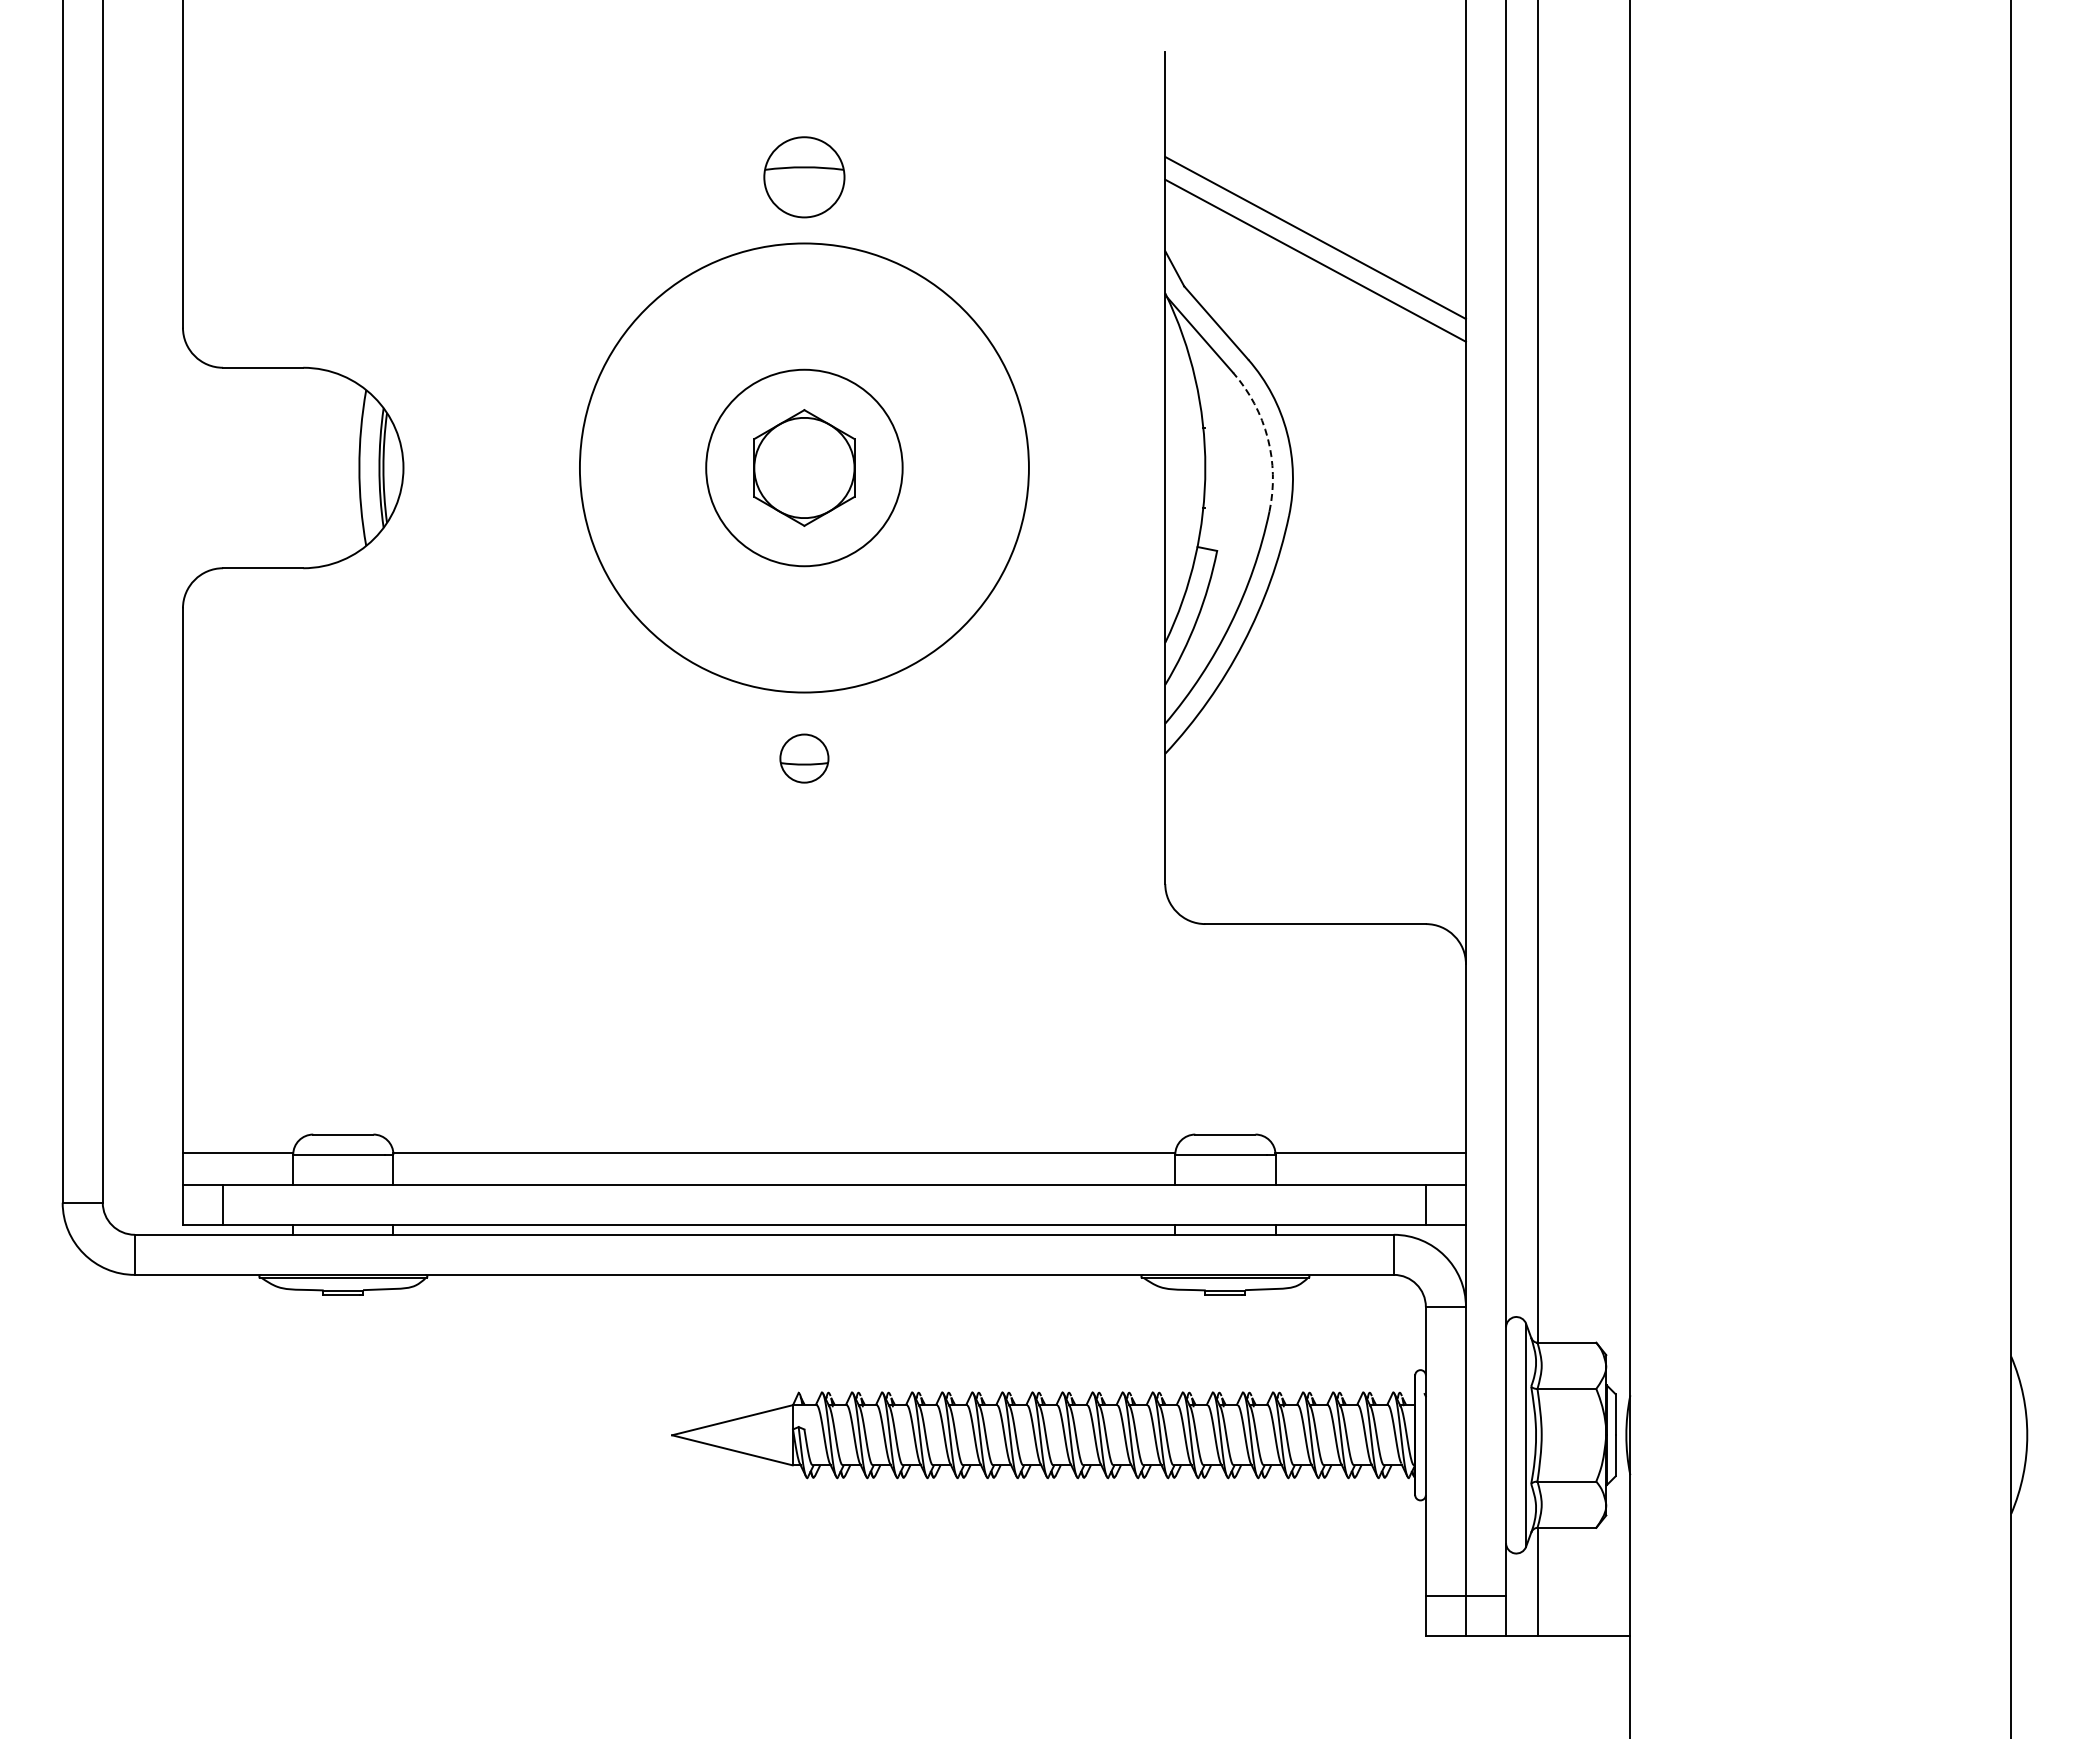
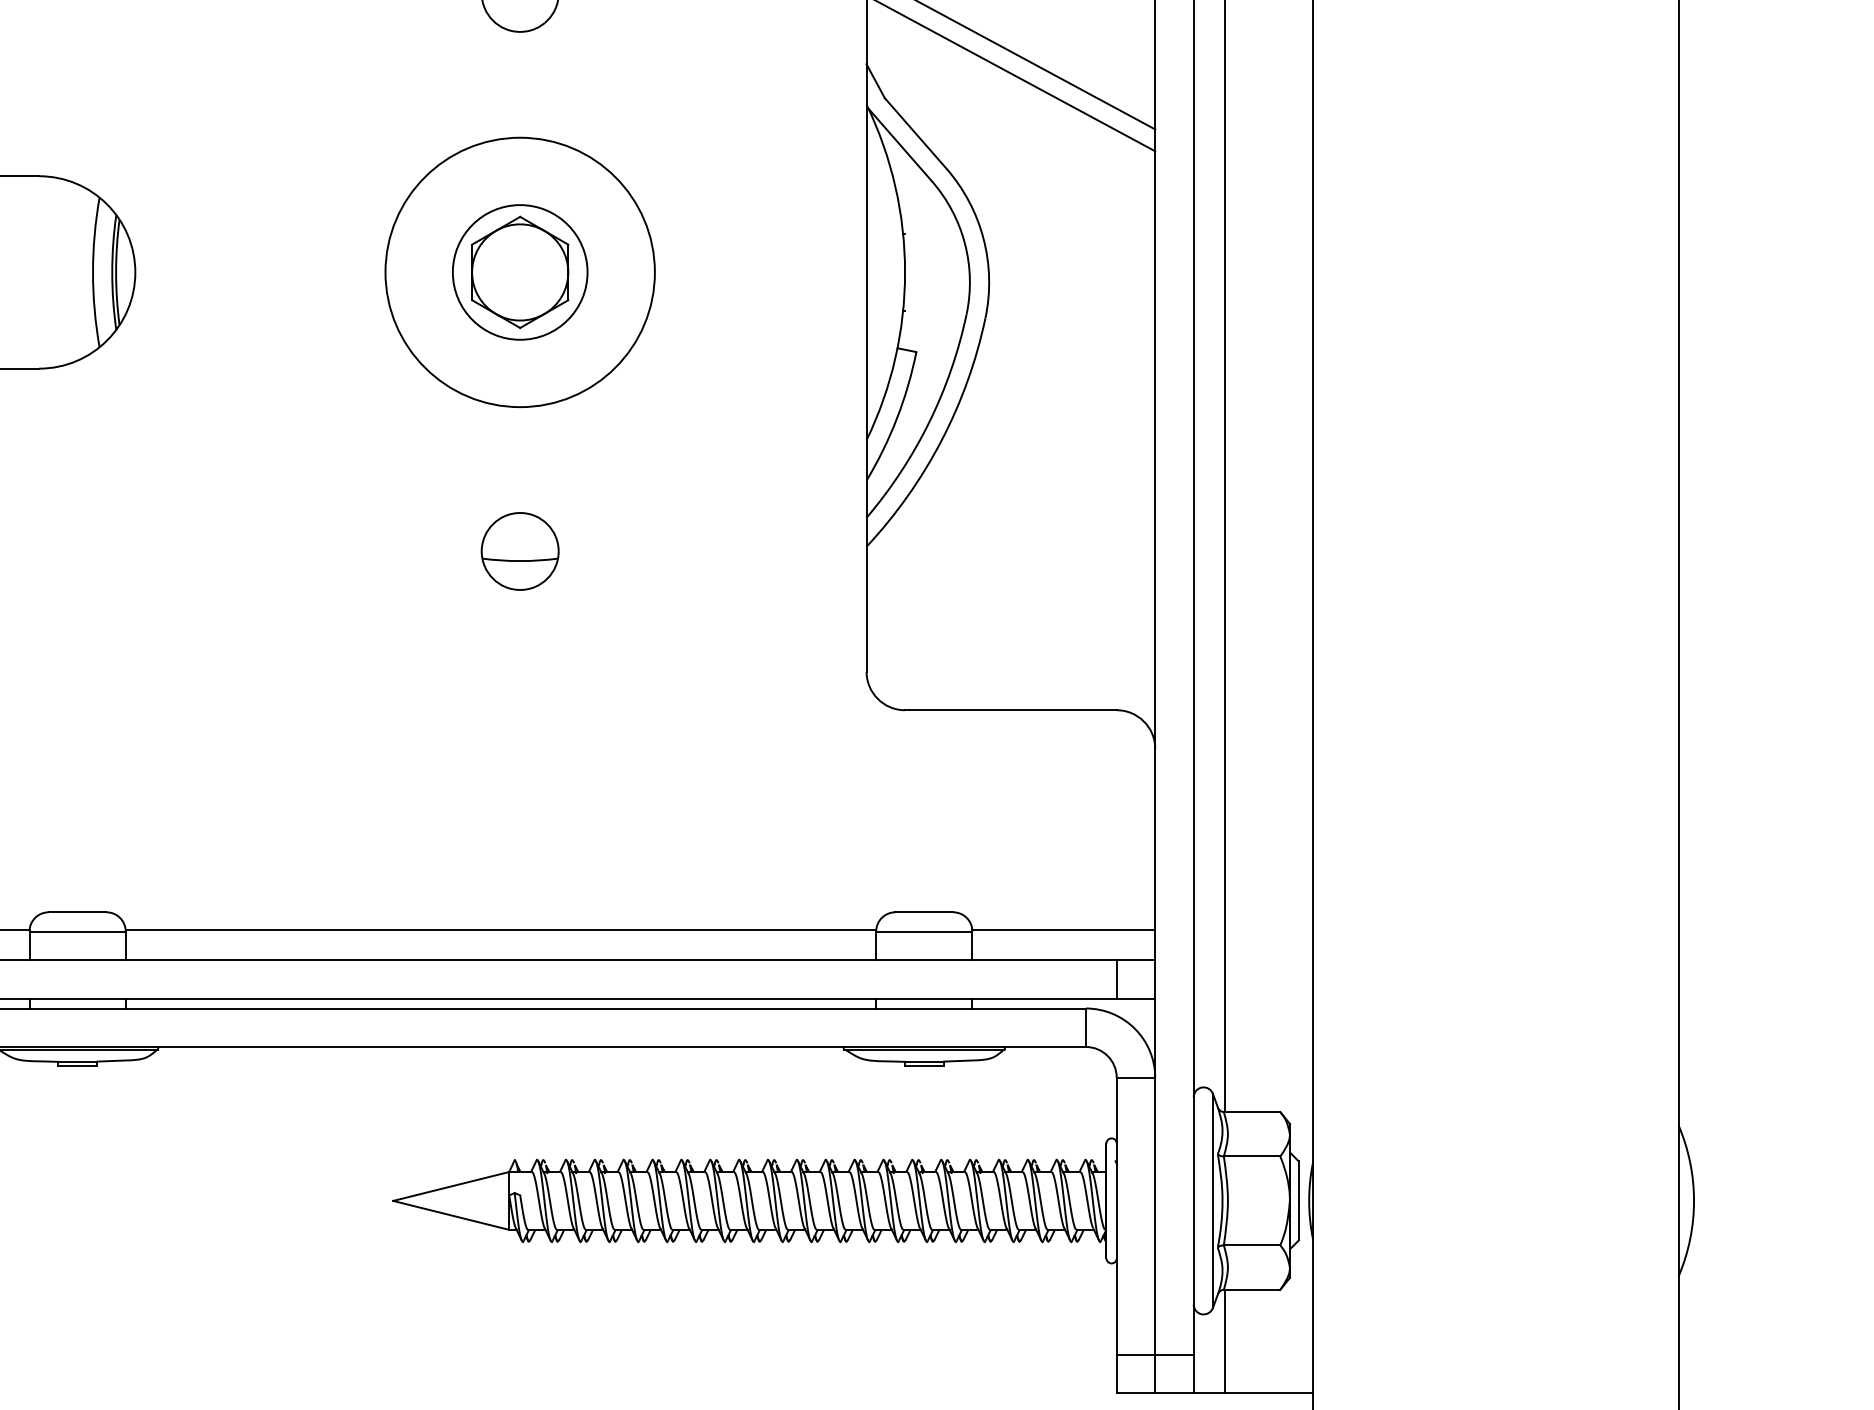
arc: (1267, 438) -> (964, 244), dashed -> solid
circle: (804, 467) -> (520, 271), size x0.62
circle: (804, 467) -> (520, 271), size x0.71
part: (804, 758) -> (520, 551), size x1.67

